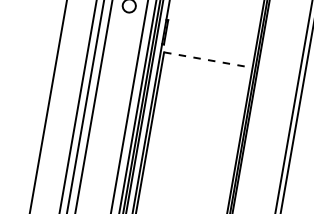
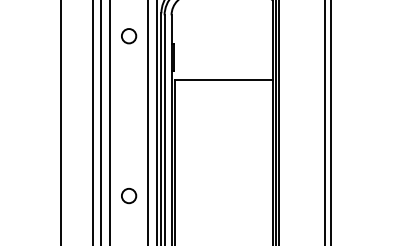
line: (208, 60) -> (224, 79), dashed -> solid
circle: (104, 150) -> (129, 196), added

